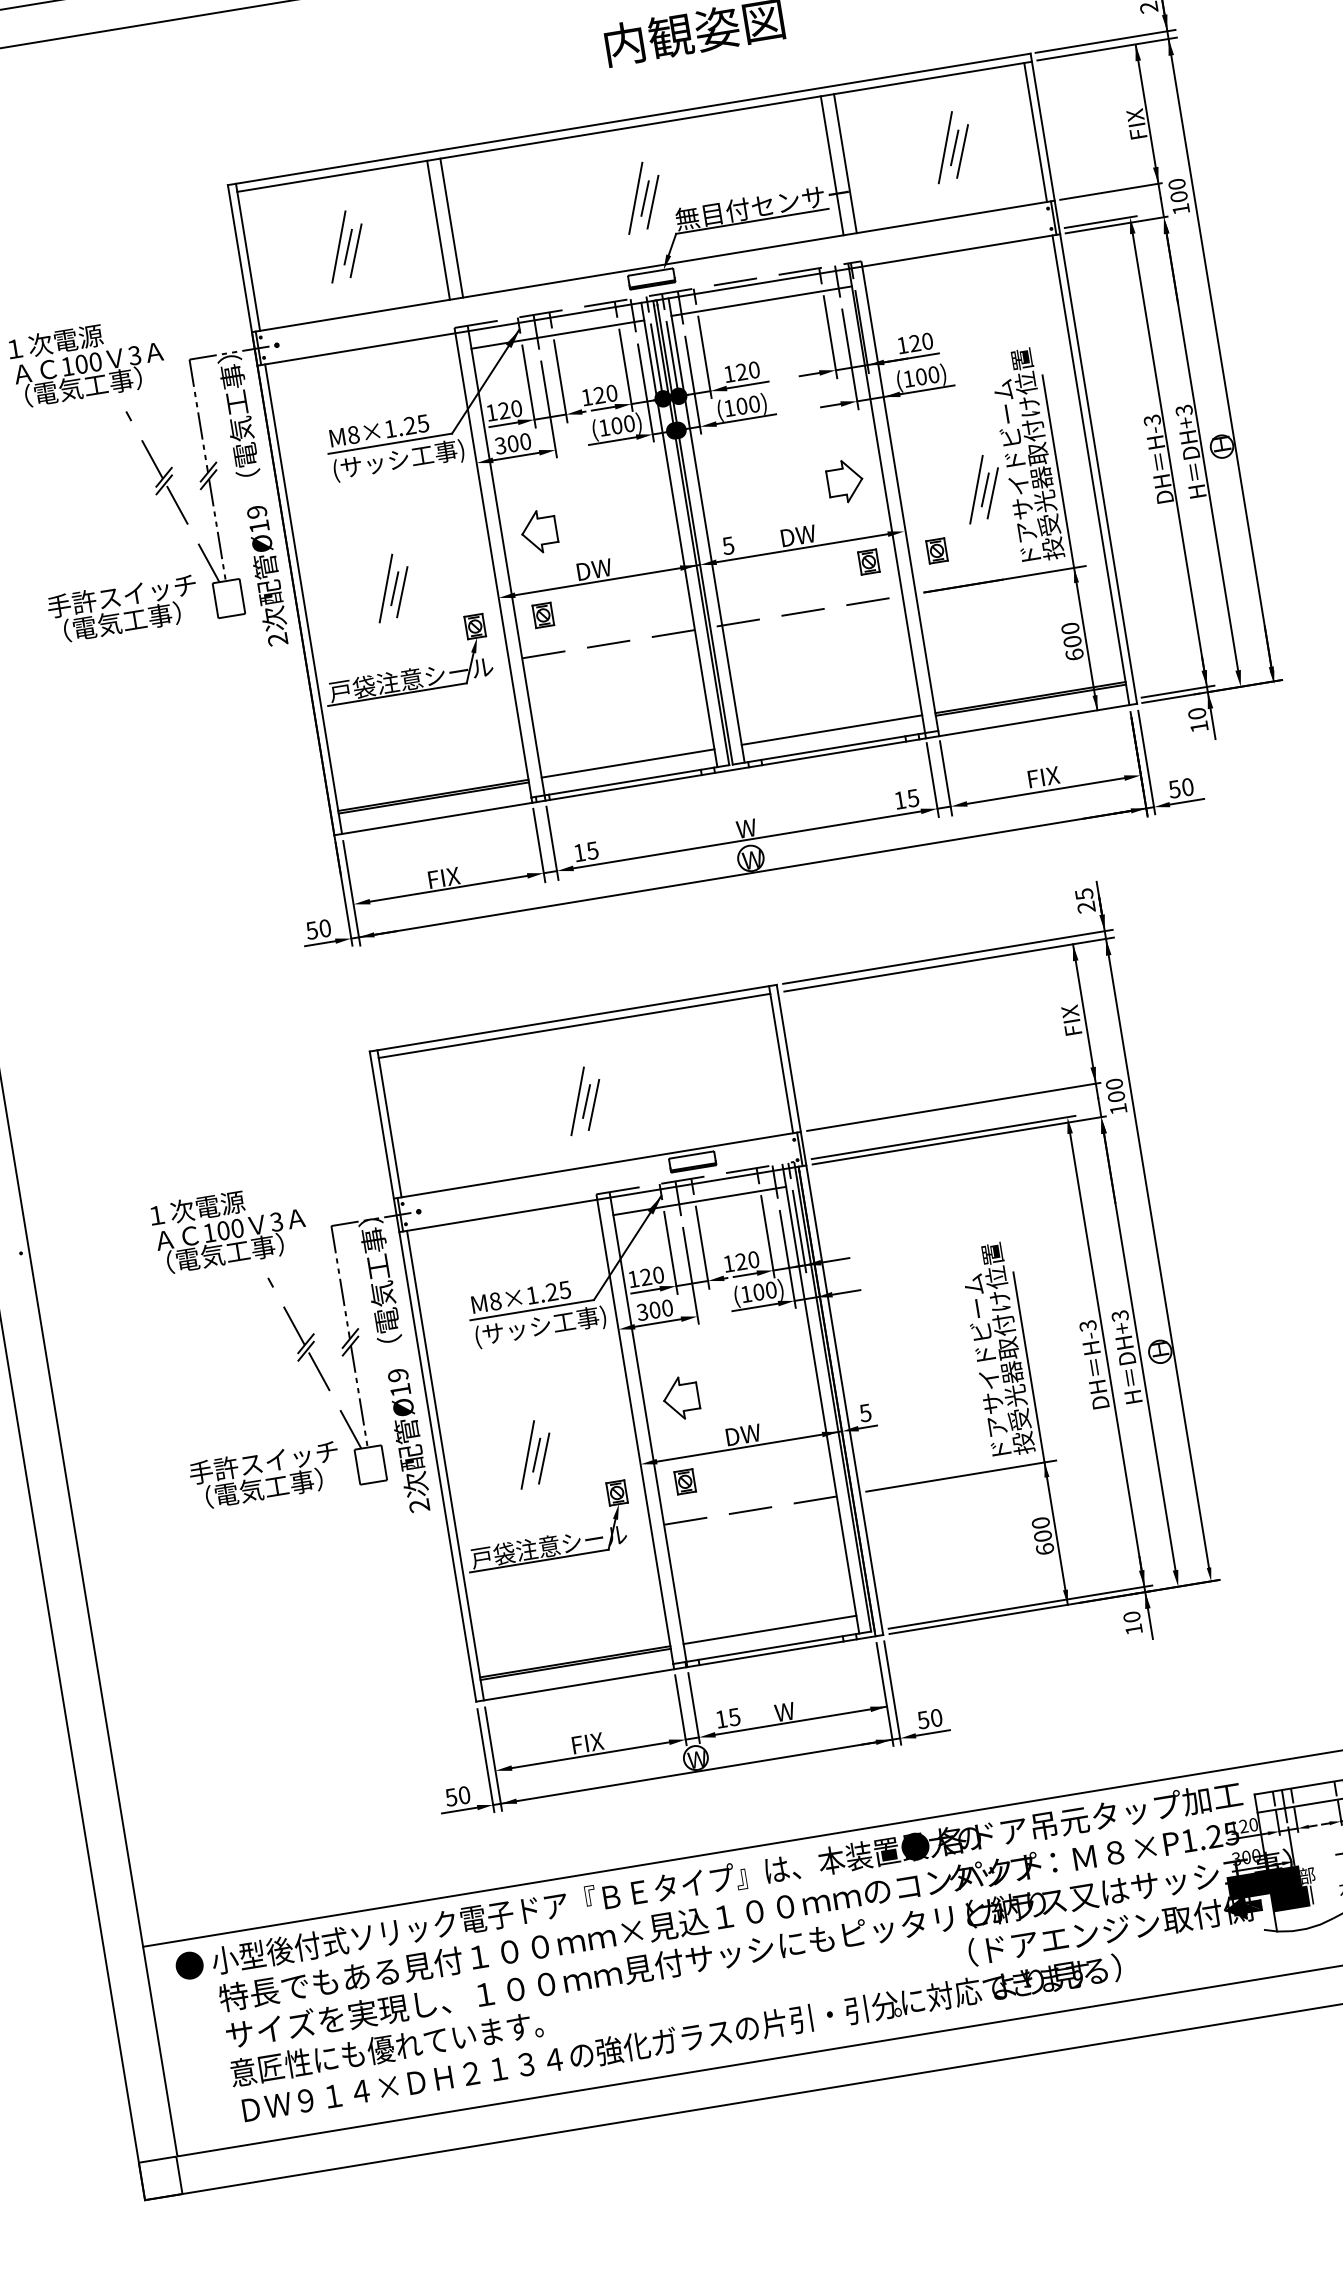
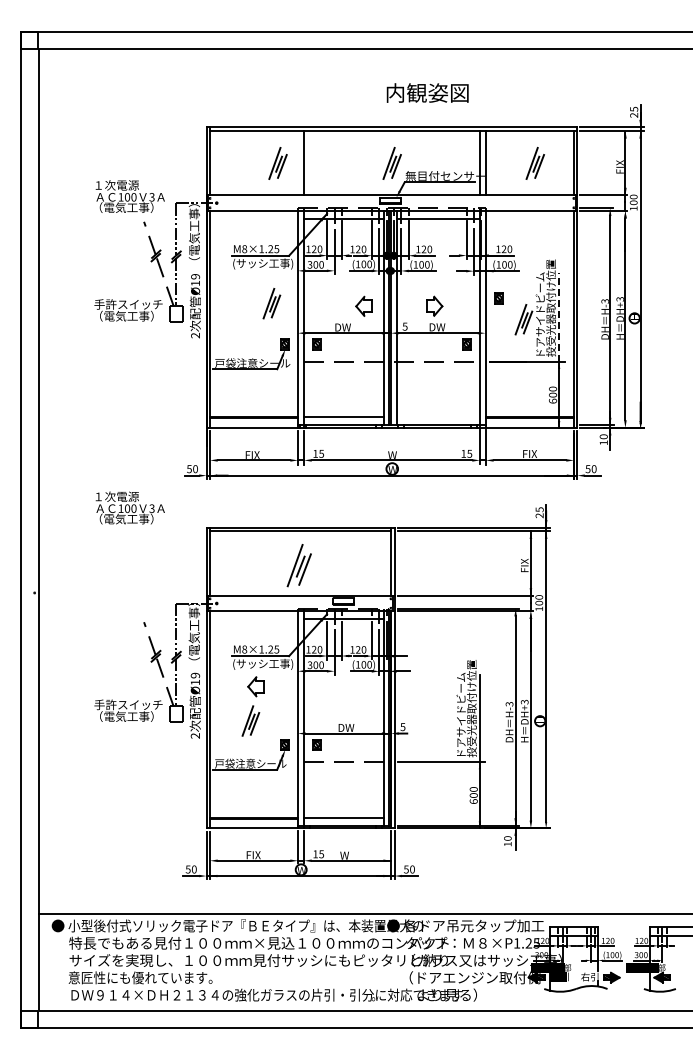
line: (437, 230) -> (297, 163), removed
part: (344, 246) -> (277, 163), moved
line: (1059, 471) -> (559, 317), solid -> dashed
part: (844, 479) -> (434, 305), moved
part: (537, 530) -> (363, 305), moved
part: (936, 551) -> (498, 298), moved
part: (391, 587) -> (271, 303), moved
line: (830, 730) -> (437, 417), removed
part: (584, 1100) -> (299, 565), size x1.4
text: (227, 1227) -> (129, 507), moved
part: (679, 1397) -> (255, 686), moved

